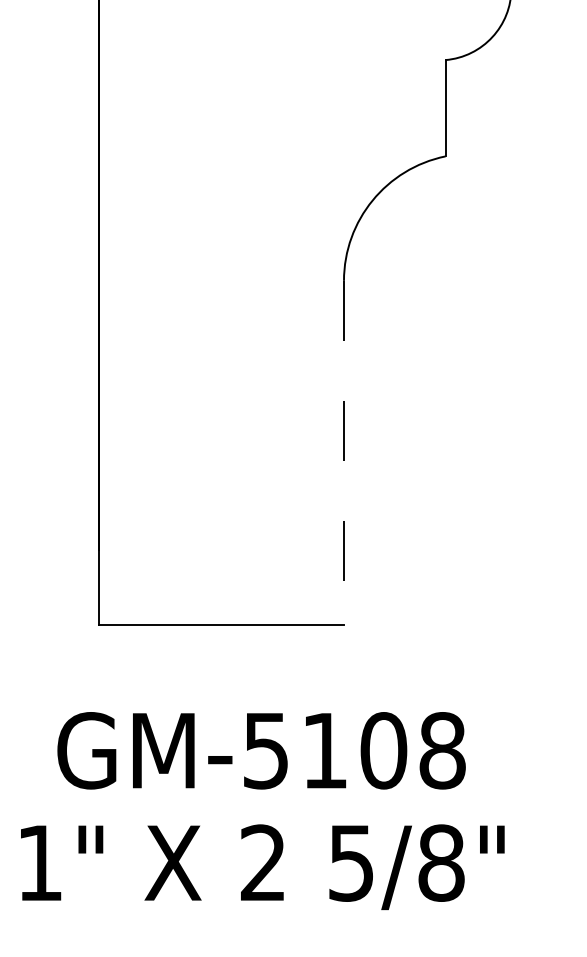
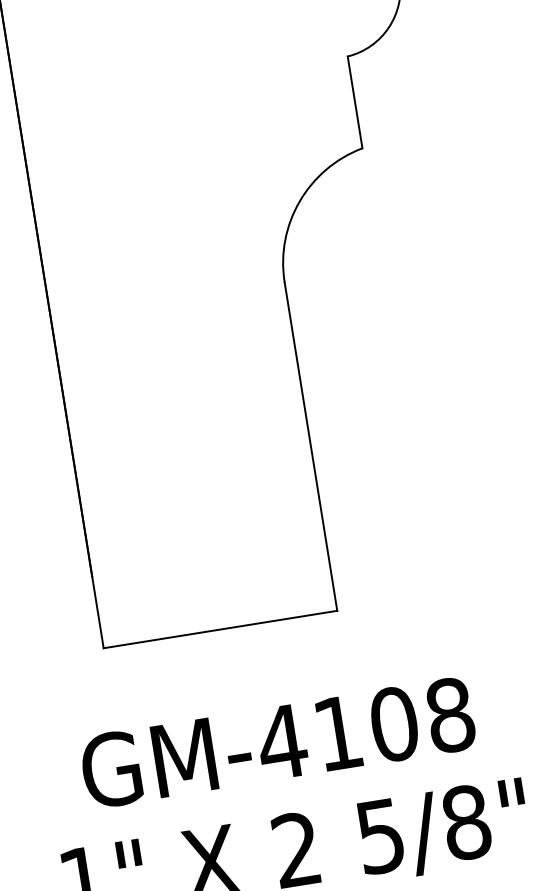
line: (343, 453) -> (310, 447), dashed -> solid
text: (265, 751) -> (281, 743), GM-5108 -> GM-4108

